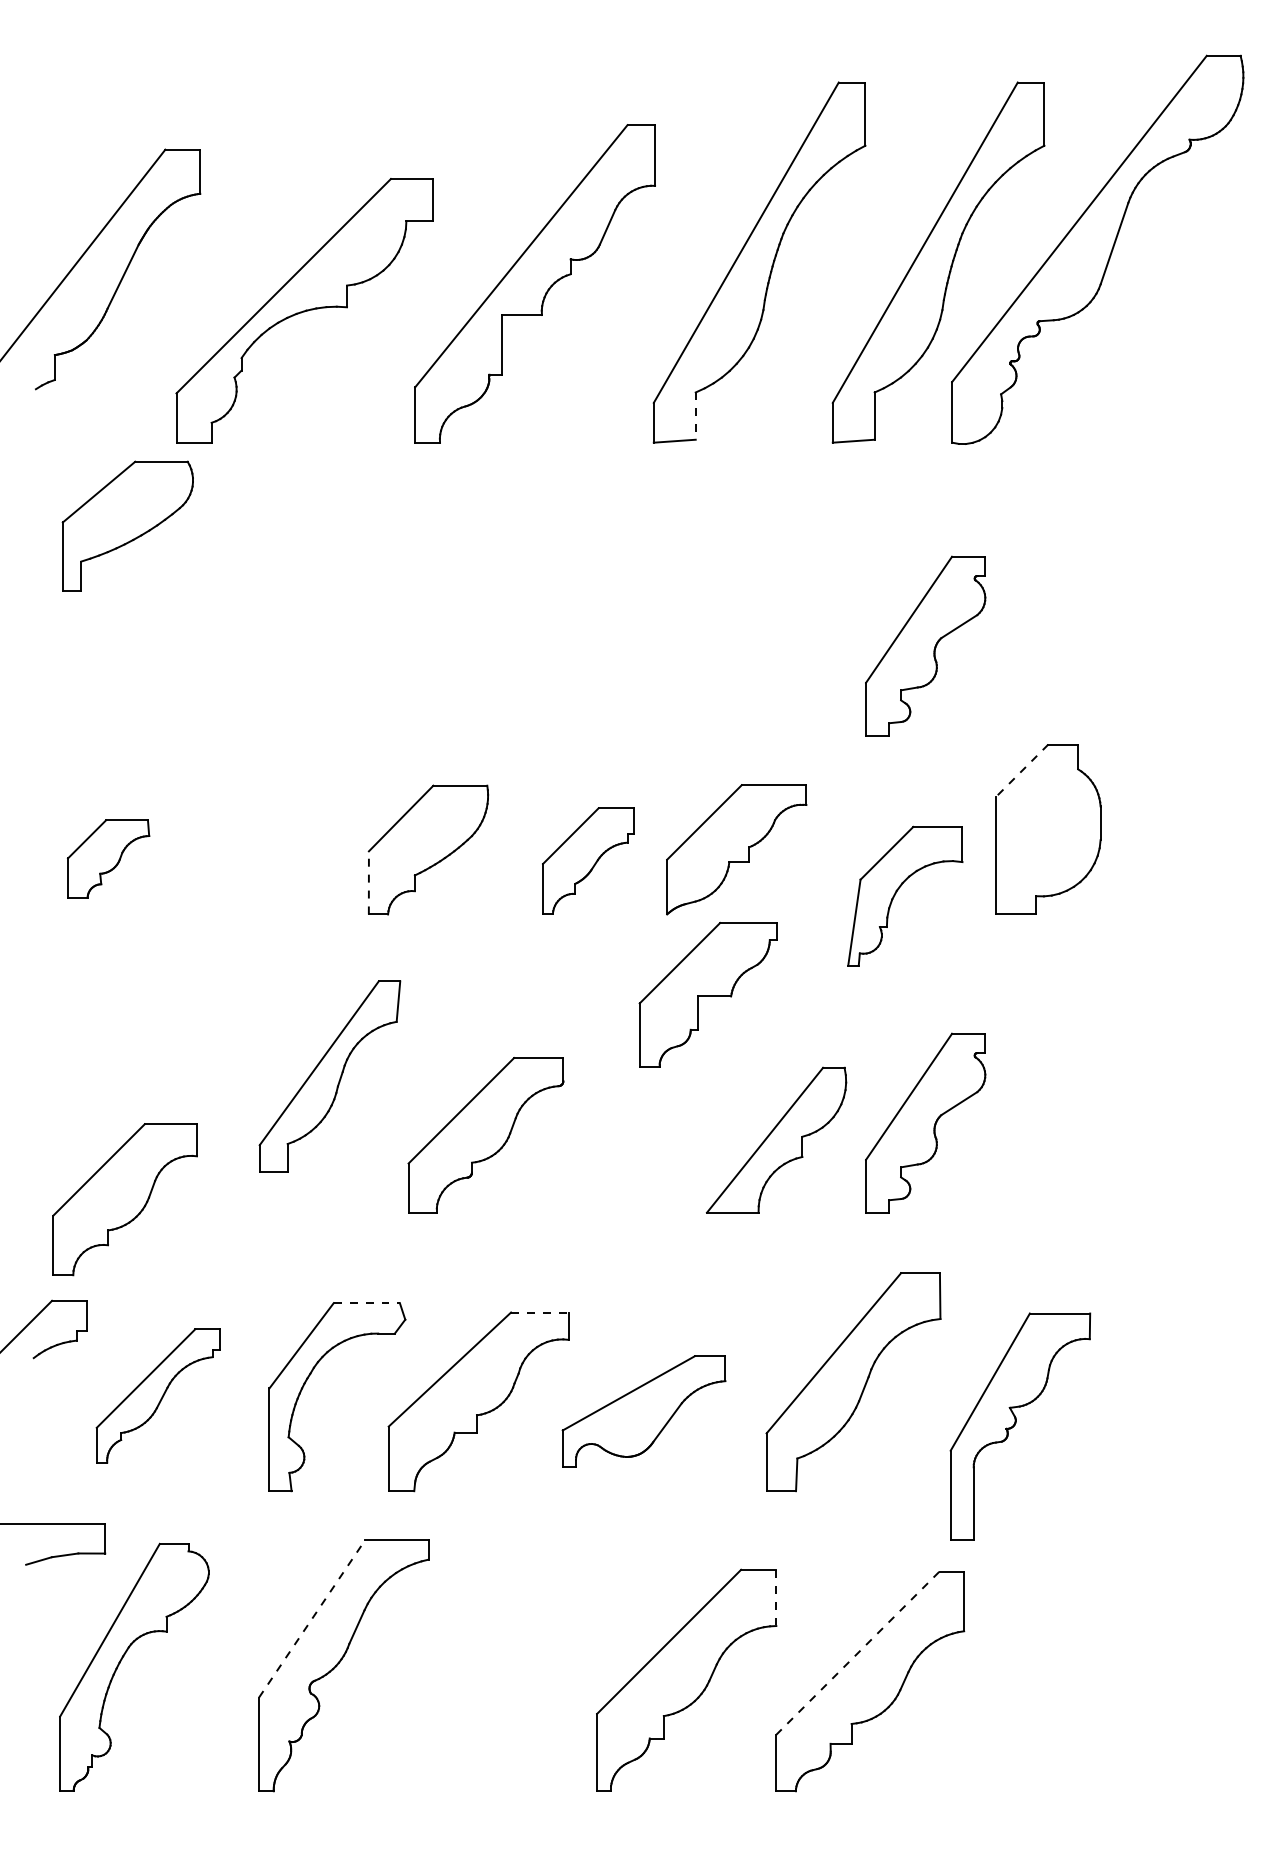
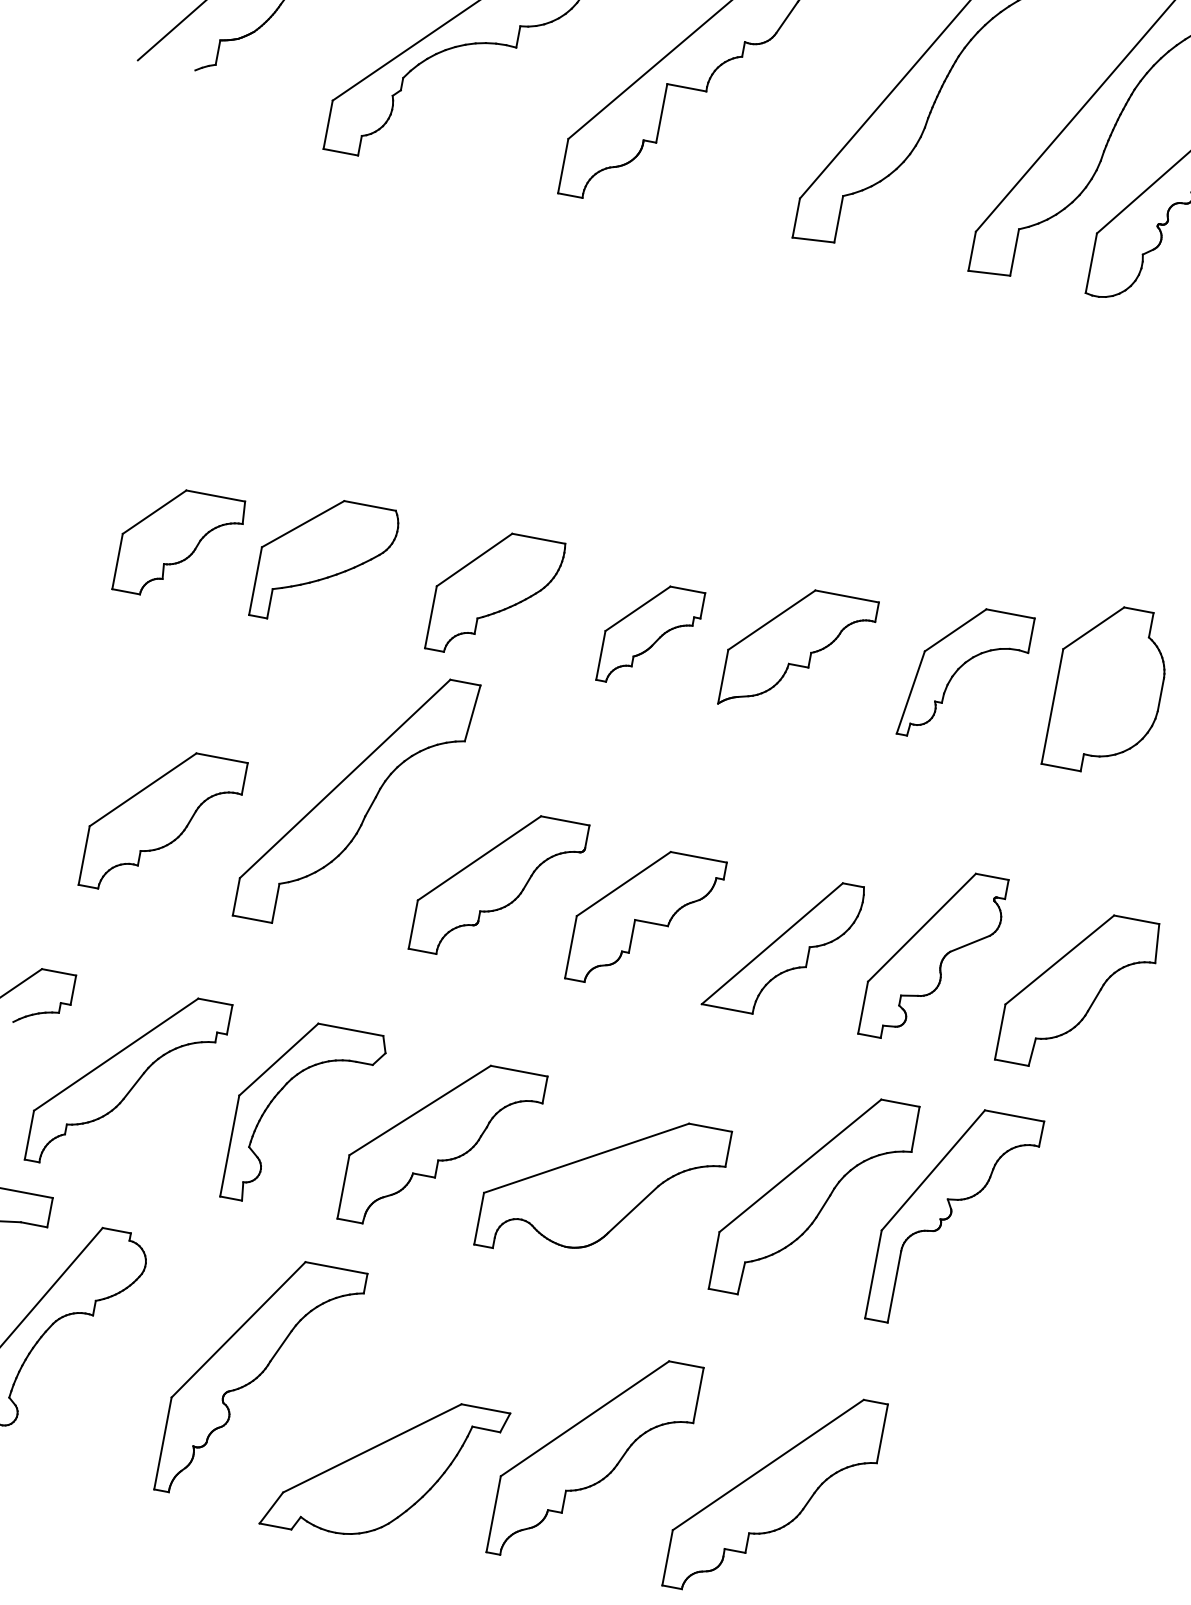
line: (695, 416) -> (838, 219), dashed -> solid
part: (127, 525) -> (324, 562), moved
part: (925, 645) -> (1021, 487), removed
line: (1022, 770) -> (1094, 628), dashed -> solid
part: (108, 858) -> (179, 544), size x1.43
line: (368, 882) -> (430, 616), dashed -> solid
part: (898, 890) -> (960, 669), moved
part: (707, 994) -> (645, 919), moved
part: (329, 1076) -> (356, 800), size x1.43
part: (1074, 1130) -> (1078, 991), added
part: (124, 1199) -> (162, 823), moved
line: (367, 1303) -> (351, 1030), dashed -> solid
line: (539, 1312) -> (518, 1071), dashed -> solid
part: (157, 1395) -> (128, 1081), size x1.43
part: (643, 1411) -> (602, 1187), size x1.43
part: (1020, 1426) -> (954, 1219), moved
line: (776, 1598) -> (698, 1396), dashed -> solid
line: (312, 1618) -> (238, 1329), dashed -> solid
line: (857, 1653) -> (767, 1465), dashed -> solid
part: (481, 1727) -> (384, 1468), added

